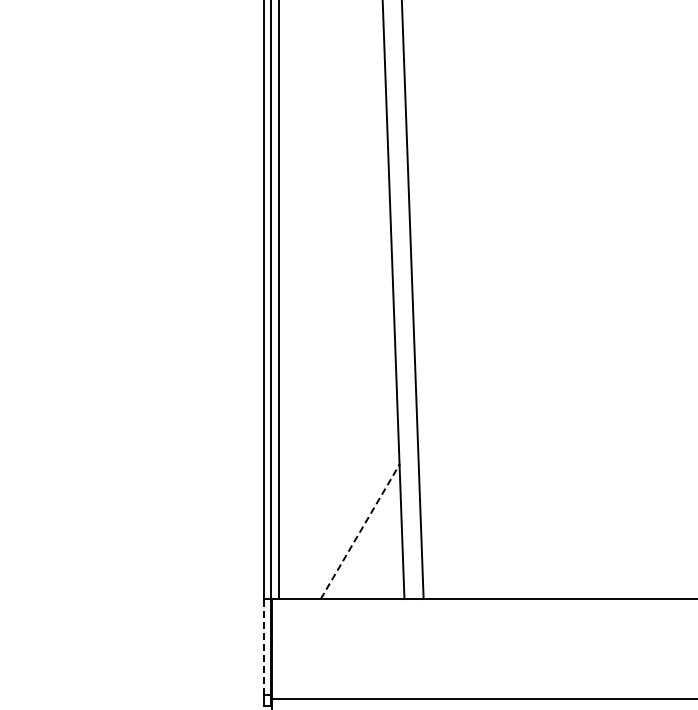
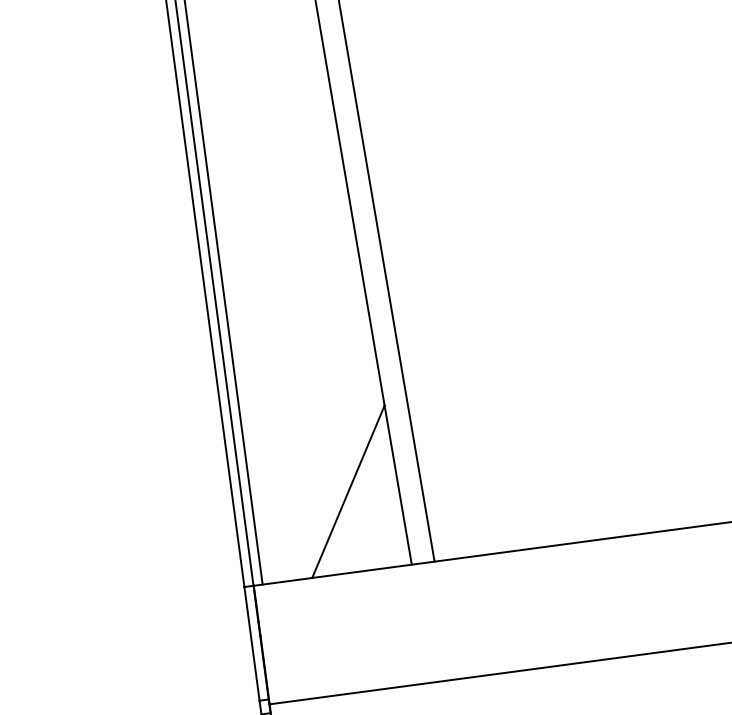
line: (360, 531) -> (348, 491), dashed -> solid
line: (263, 646) -> (251, 643), dashed -> solid

